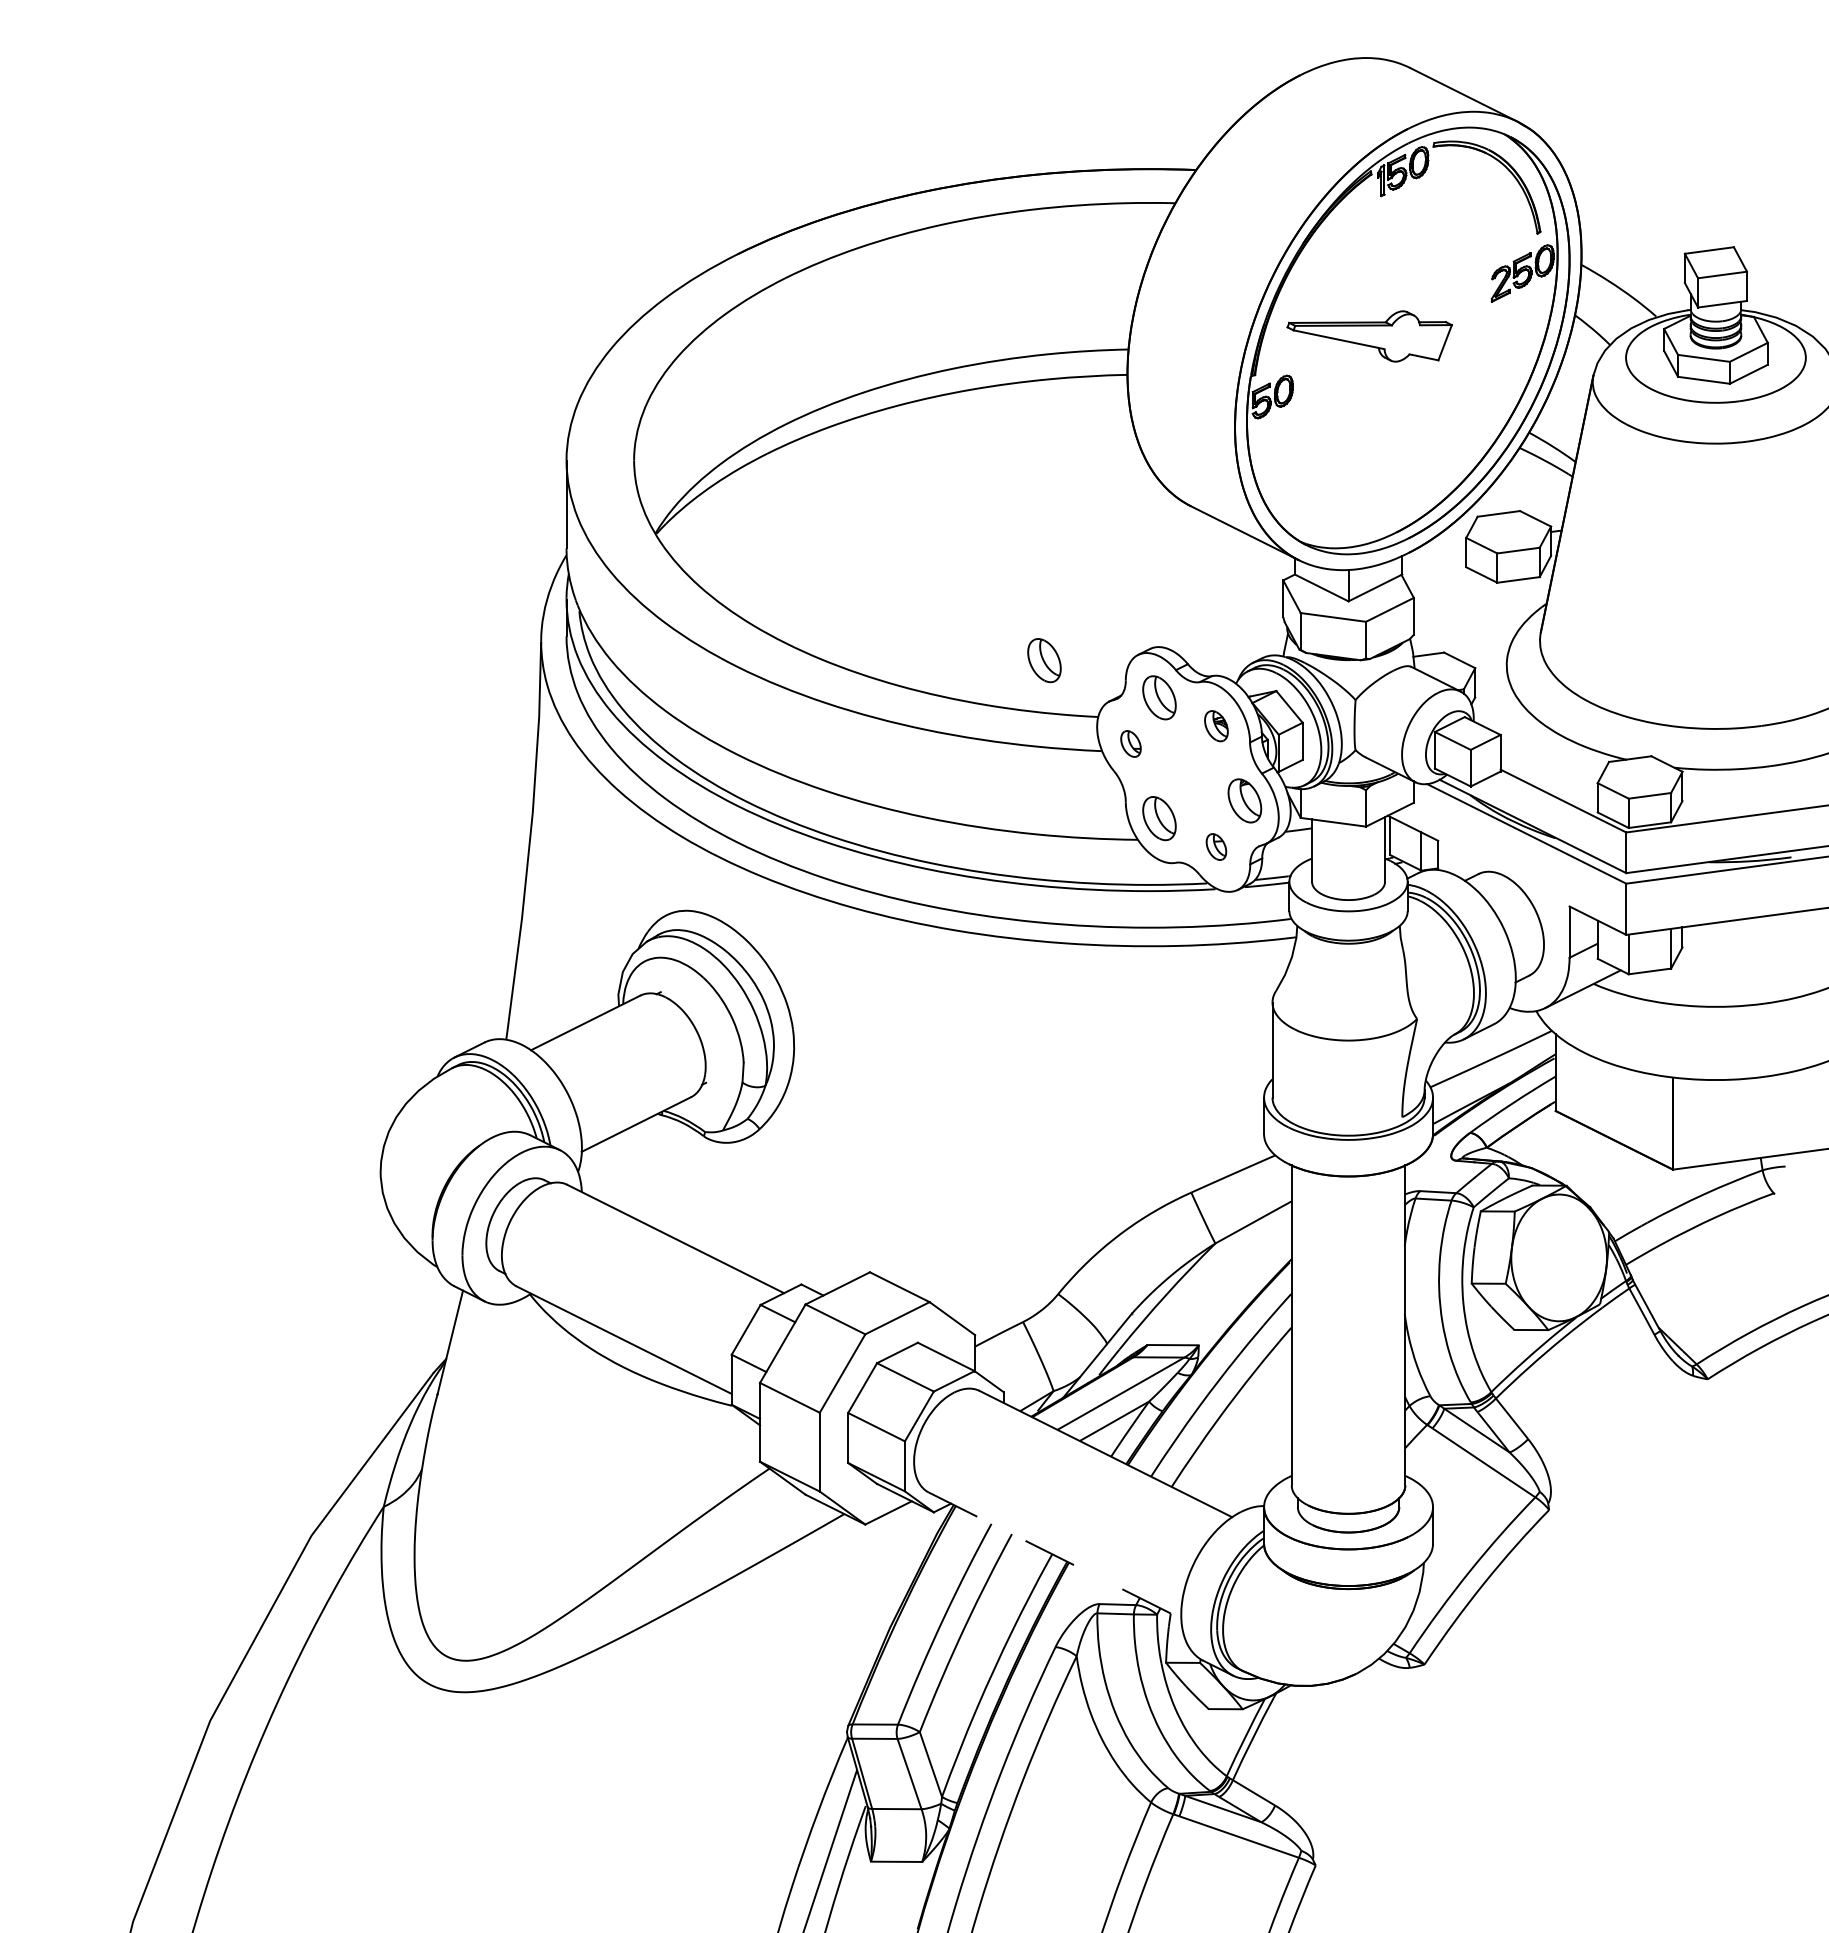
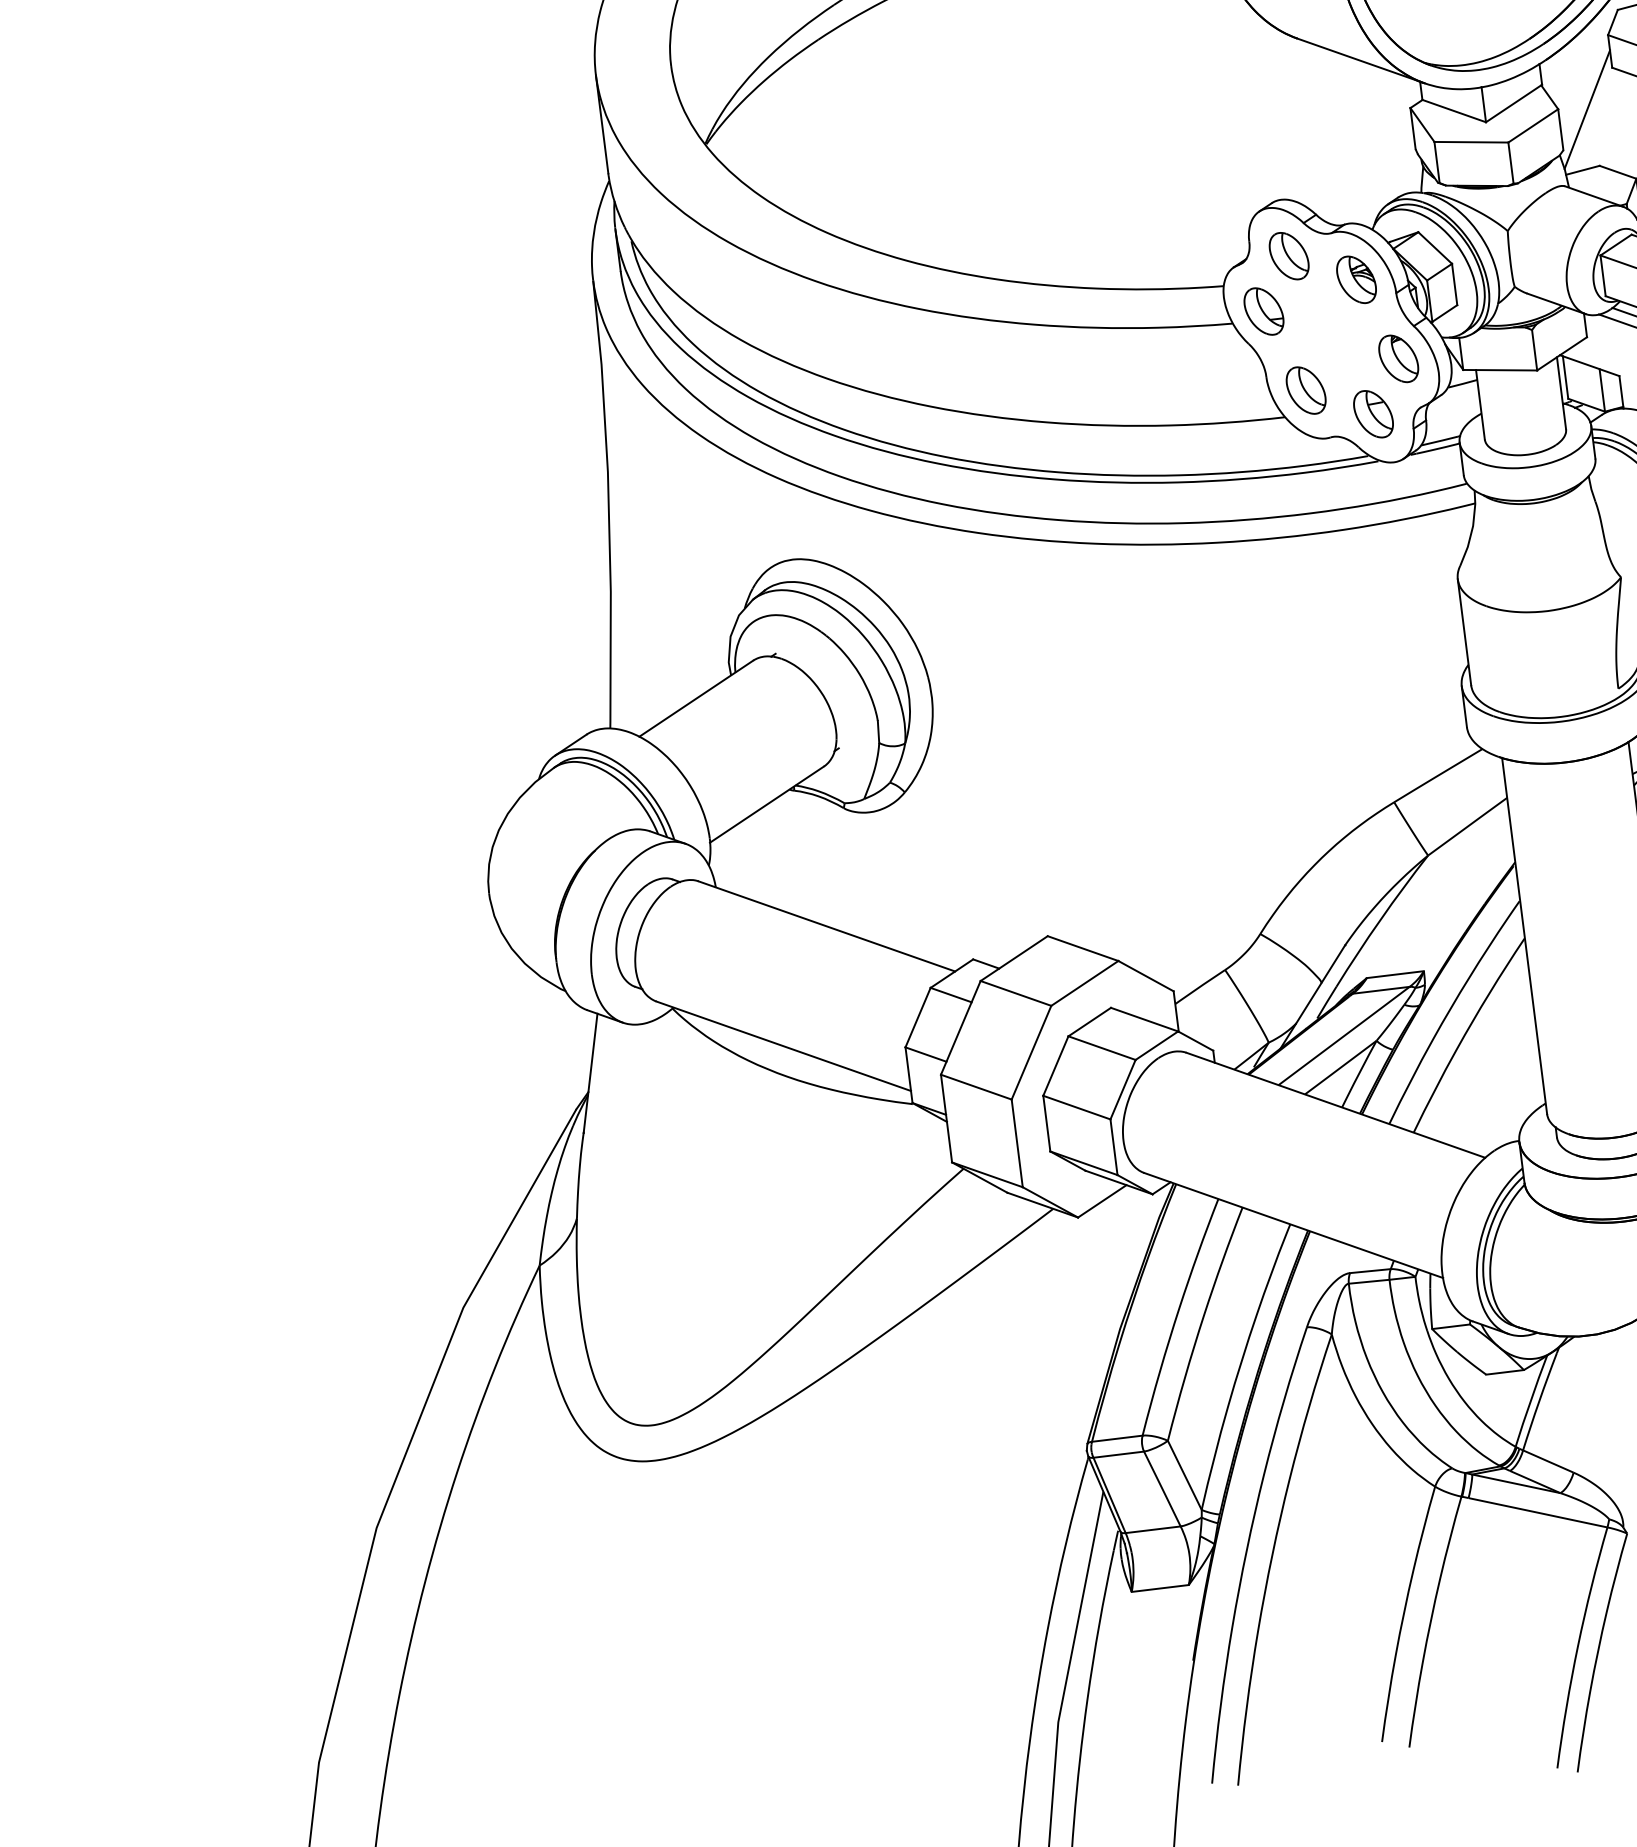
line: (1439, 601) -> (1587, 109), added
part: (1044, 660) -> (1155, 230), removed
part: (1216, 725) -> (1356, 278), size x1.43
part: (1130, 743) -> (1263, 311), size x1.67
part: (1216, 846) -> (1373, 413), size x1.67
line: (1055, 1555) -> (1294, 1225), dashed -> solid

